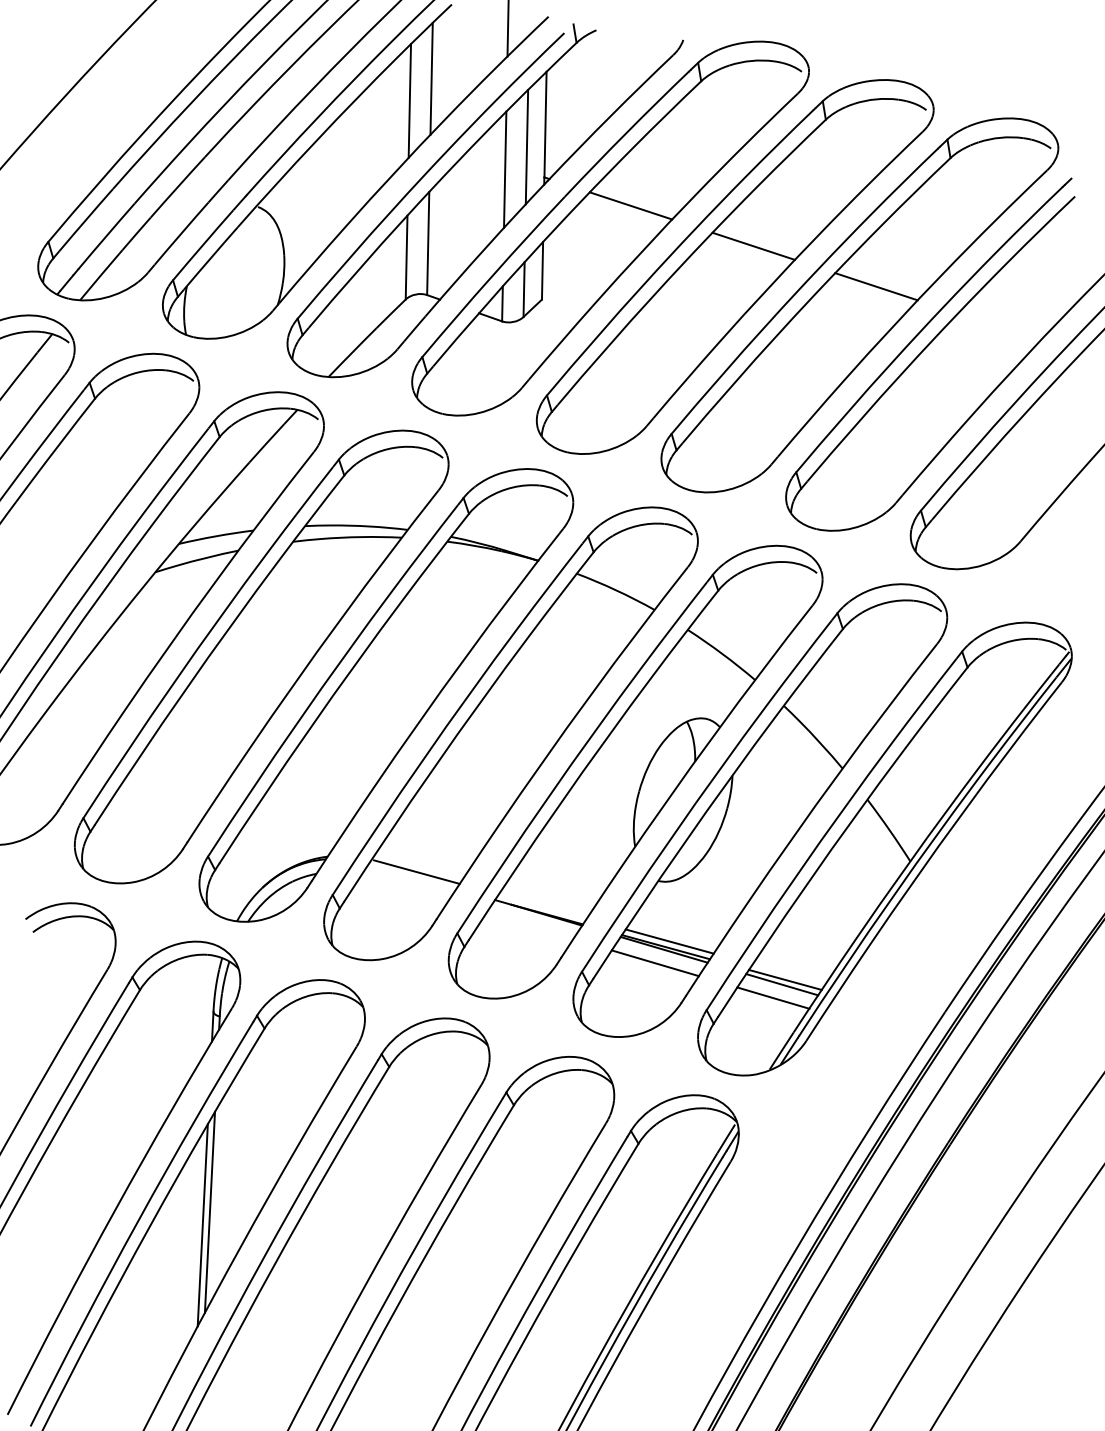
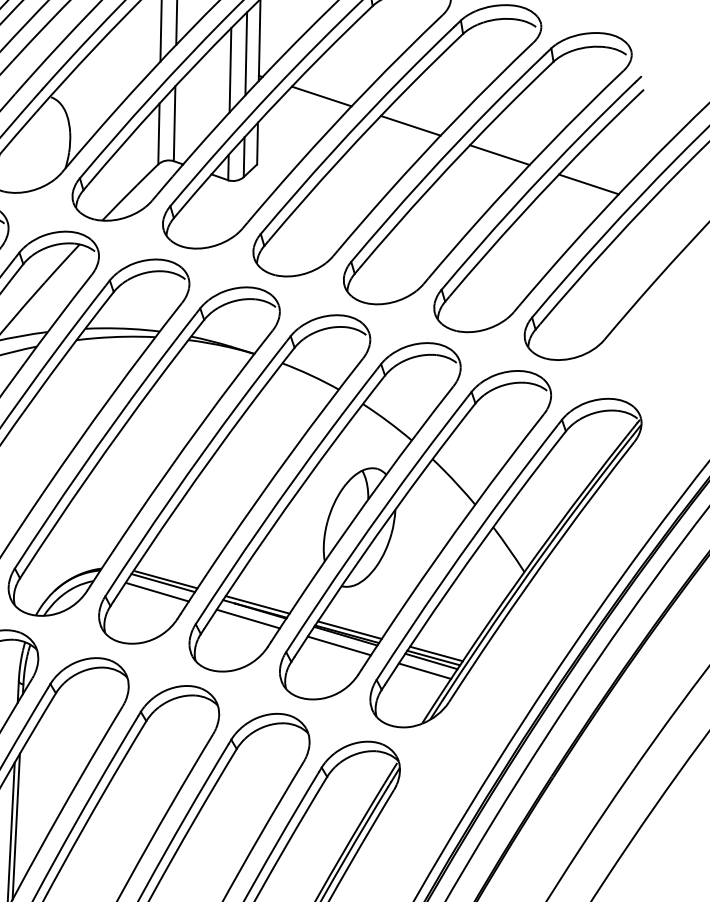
line: (998, 326) -> (588, 183), added
line: (412, 876) -> (163, 582), added
line: (404, 889) -> (157, 592), added
line: (542, 906) -> (257, 604), added
line: (529, 926) -> (248, 619), added
line: (788, 974) -> (436, 654), added

